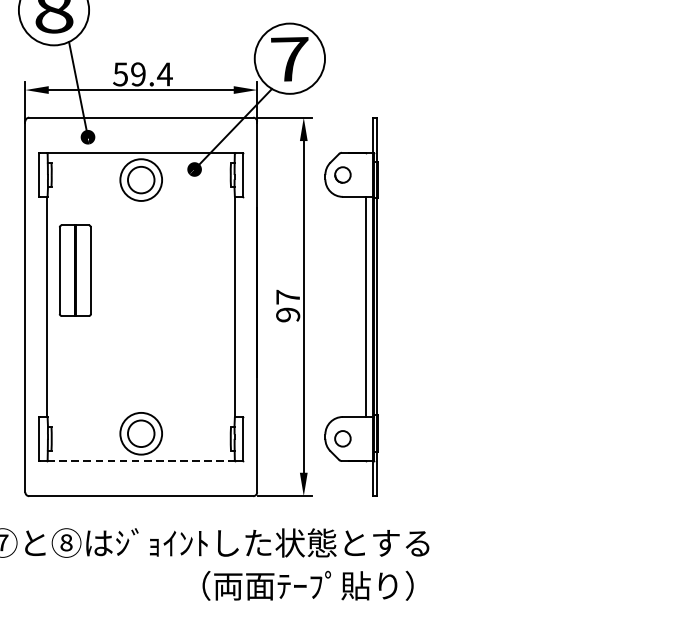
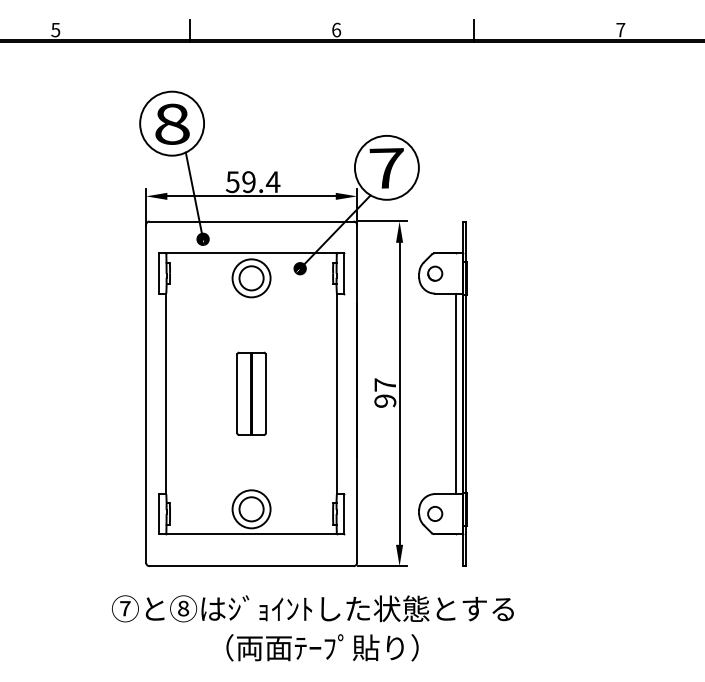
part: (75, 270) -> (251, 393), moved
line: (141, 461) -> (251, 534), dashed -> solid
text: (308, 585) -> (322, 647), moved

